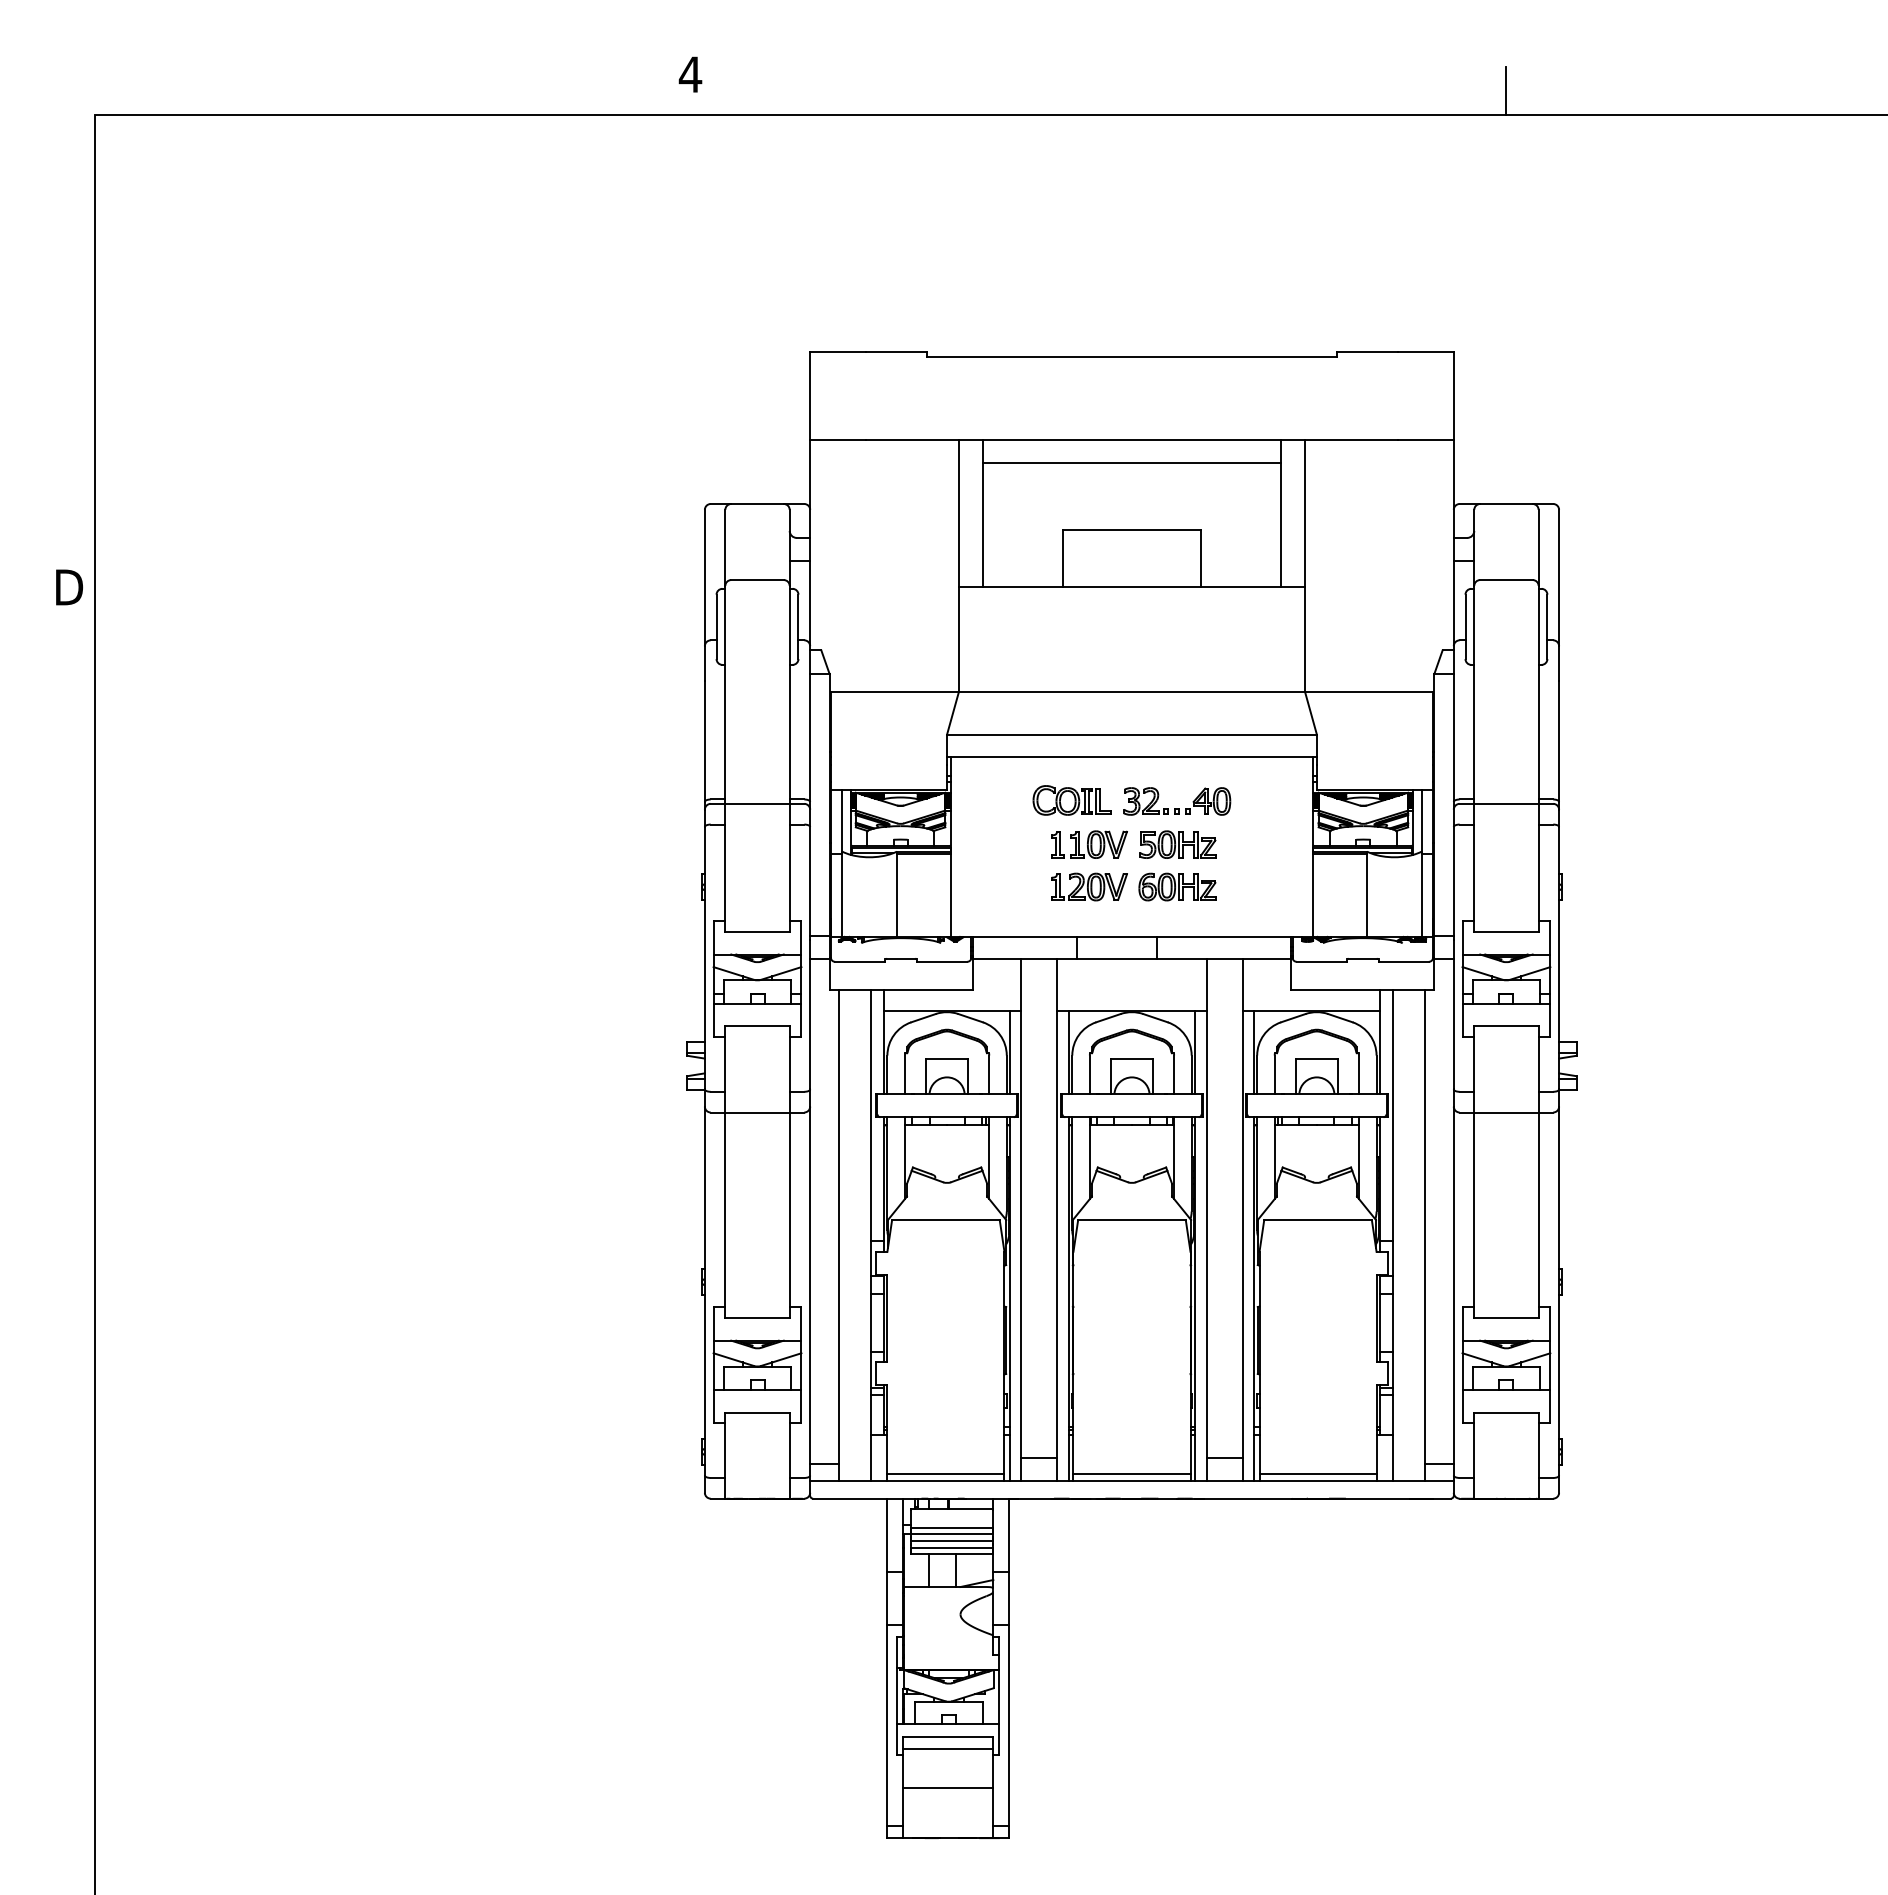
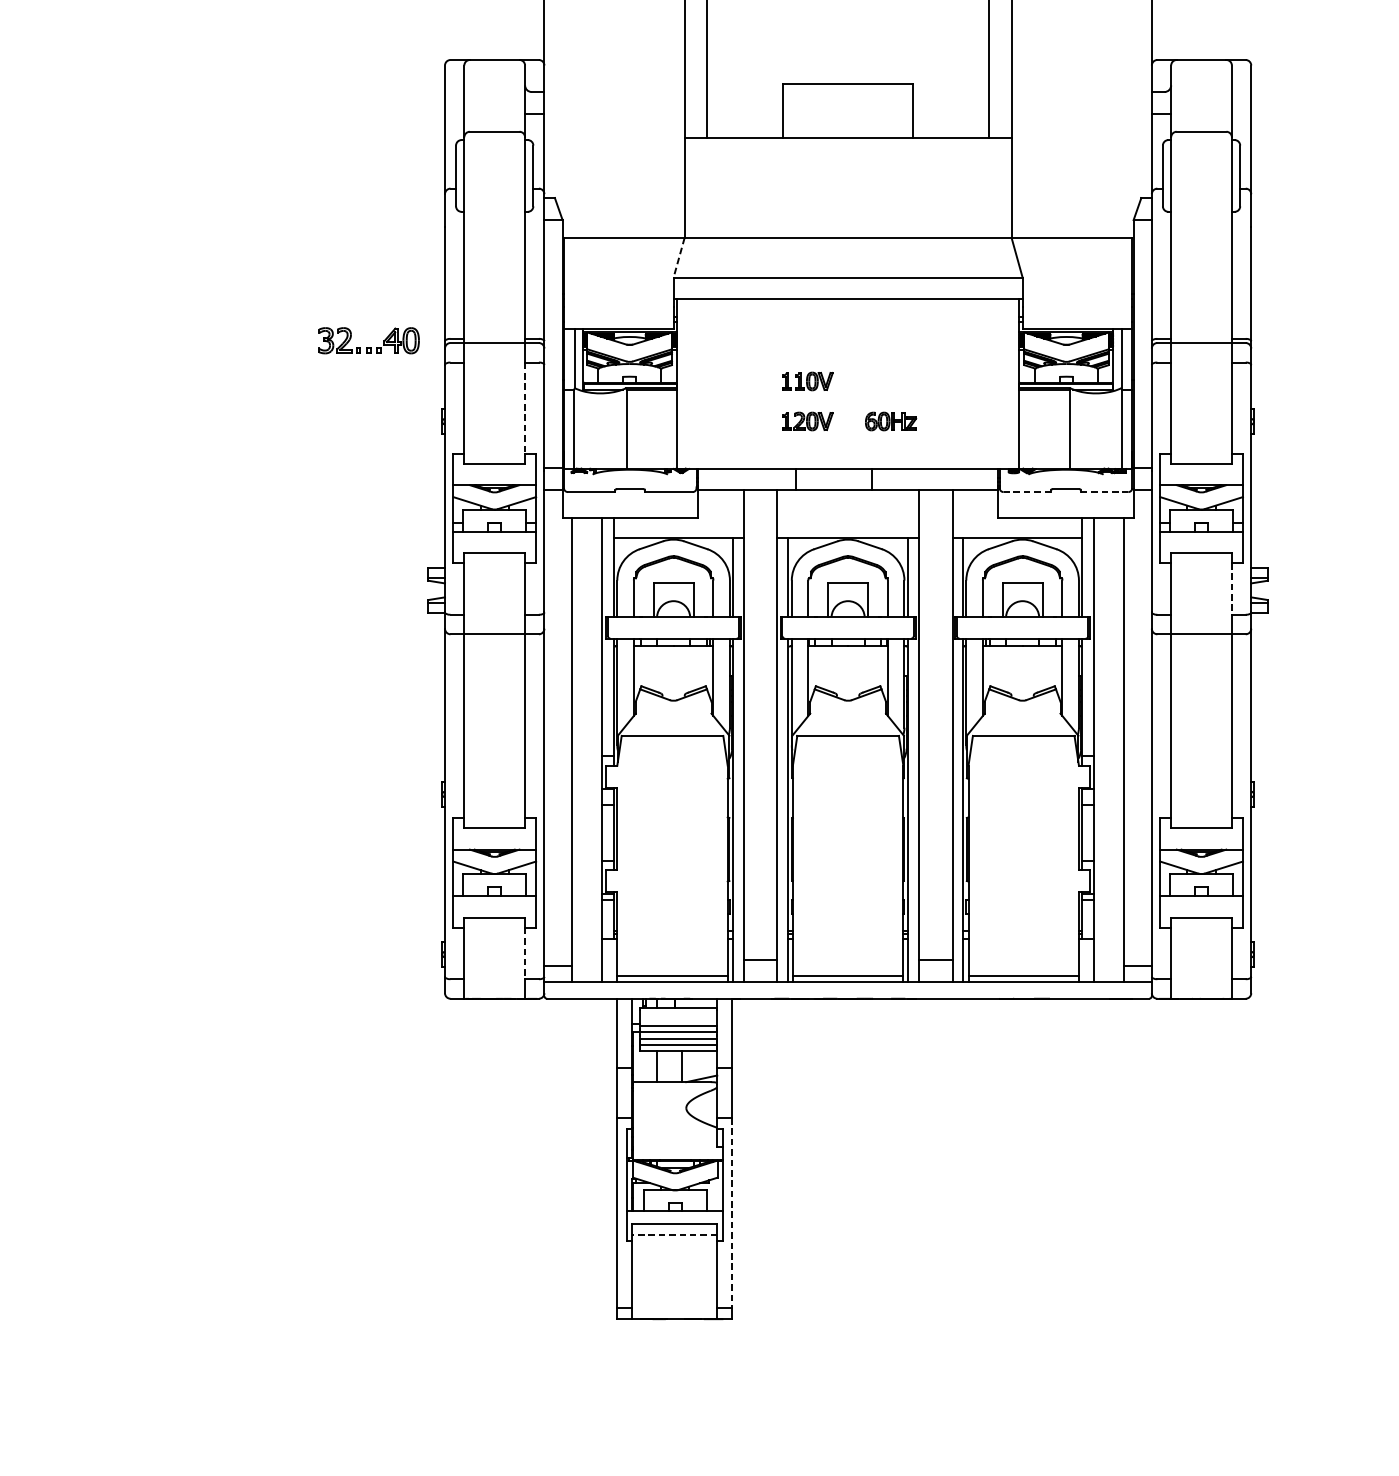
line: (1131, 463) -> (847, 21), removed
line: (952, 713) -> (678, 257), solid -> dashed
part: (1071, 800) -> (791, 339), removed
part: (1177, 808) -> (369, 347), moved
part: (1089, 844) -> (808, 381), size x0.7
part: (1177, 844) -> (891, 381), removed
line: (789, 873) -> (524, 408), solid -> dashed
part: (1089, 886) -> (808, 420), size x0.7
part: (1177, 886) -> (891, 420), size x0.7
line: (1321, 961) -> (1026, 491), solid -> dashed
line: (1404, 961) -> (1105, 491), solid -> dashed
line: (1538, 1064) -> (1231, 588), solid -> dashed
line: (789, 1451) -> (524, 954), solid -> dashed
line: (1008, 1725) -> (731, 1212), solid -> dashed
line: (947, 1749) -> (674, 1235), solid -> dashed
line: (948, 1787) -> (674, 1271), removed

